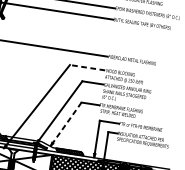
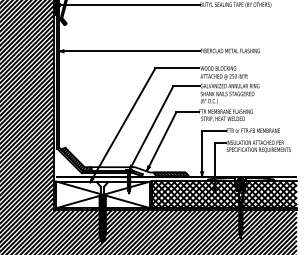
line: (87, 67) -> (177, 68), dashed -> solid
line: (65, 124) -> (161, 141), dashed -> solid

